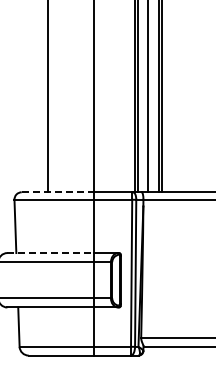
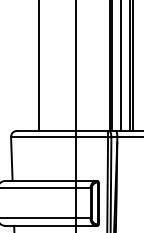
line: (57, 192) -> (46, 131), dashed -> solid
line: (51, 253) -> (41, 181), dashed -> solid

